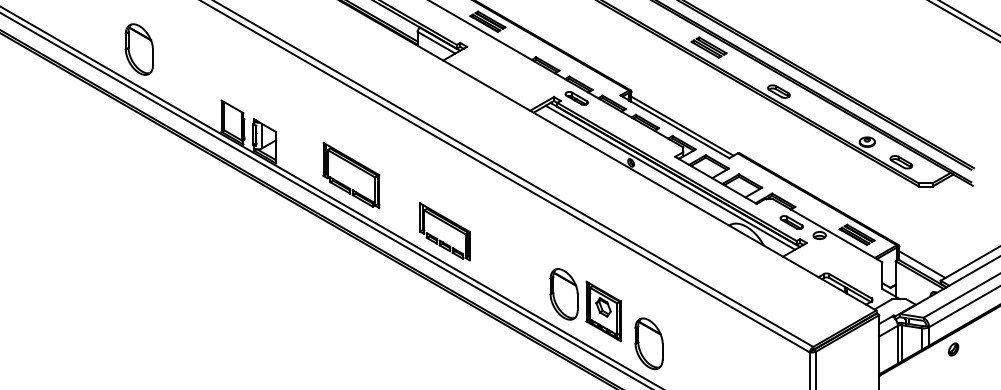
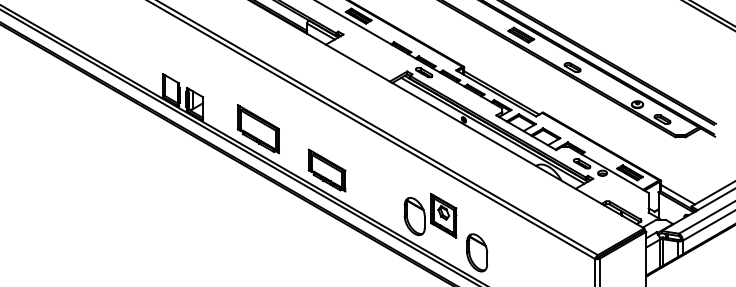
part: (138, 49) -> (101, 36), removed
part: (603, 311) -> (443, 215), moved
part: (953, 349) -> (700, 257), removed

